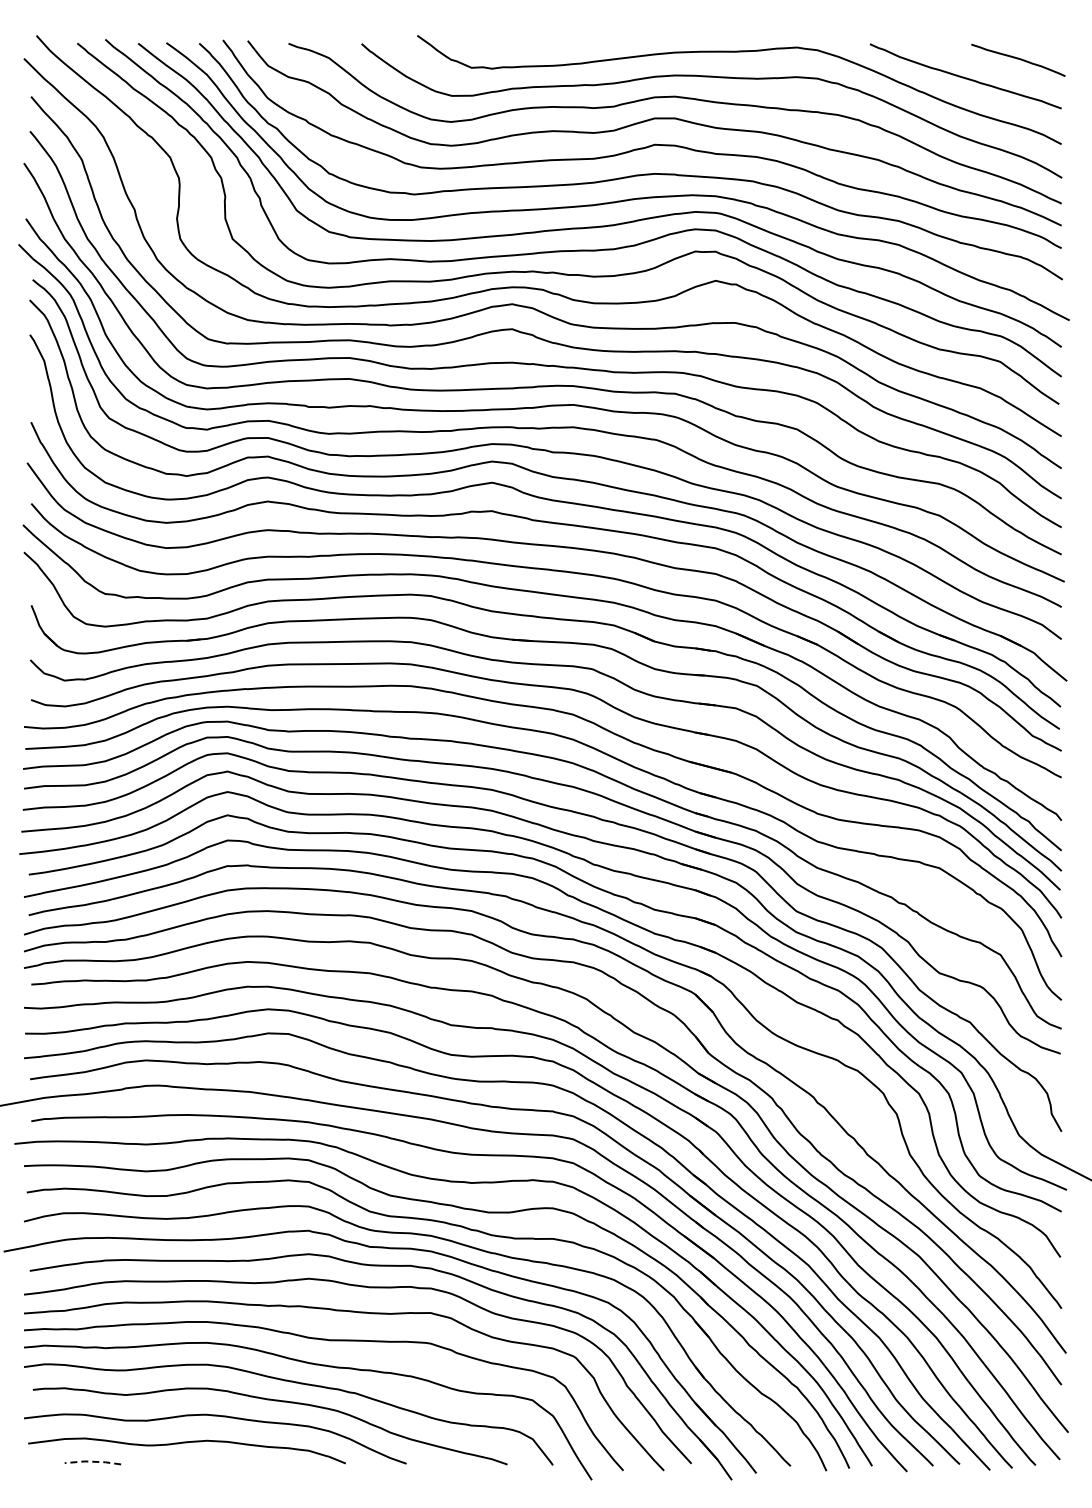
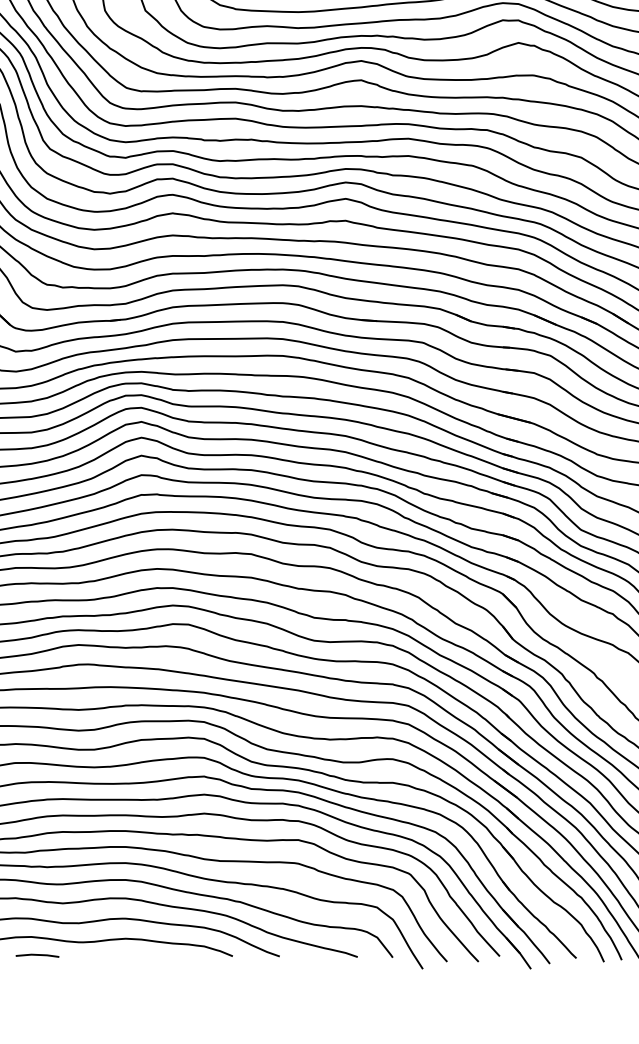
line: (92, 1461) -> (37, 954), dashed -> solid

